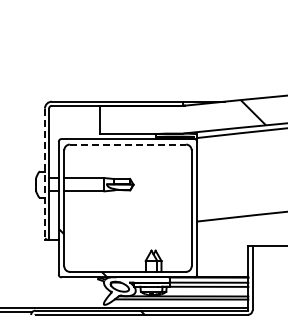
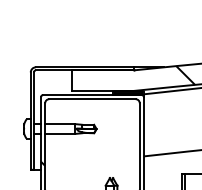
line: (128, 144) -> (92, 99), dashed -> solid
line: (44, 174) -> (30, 121), dashed -> solid

